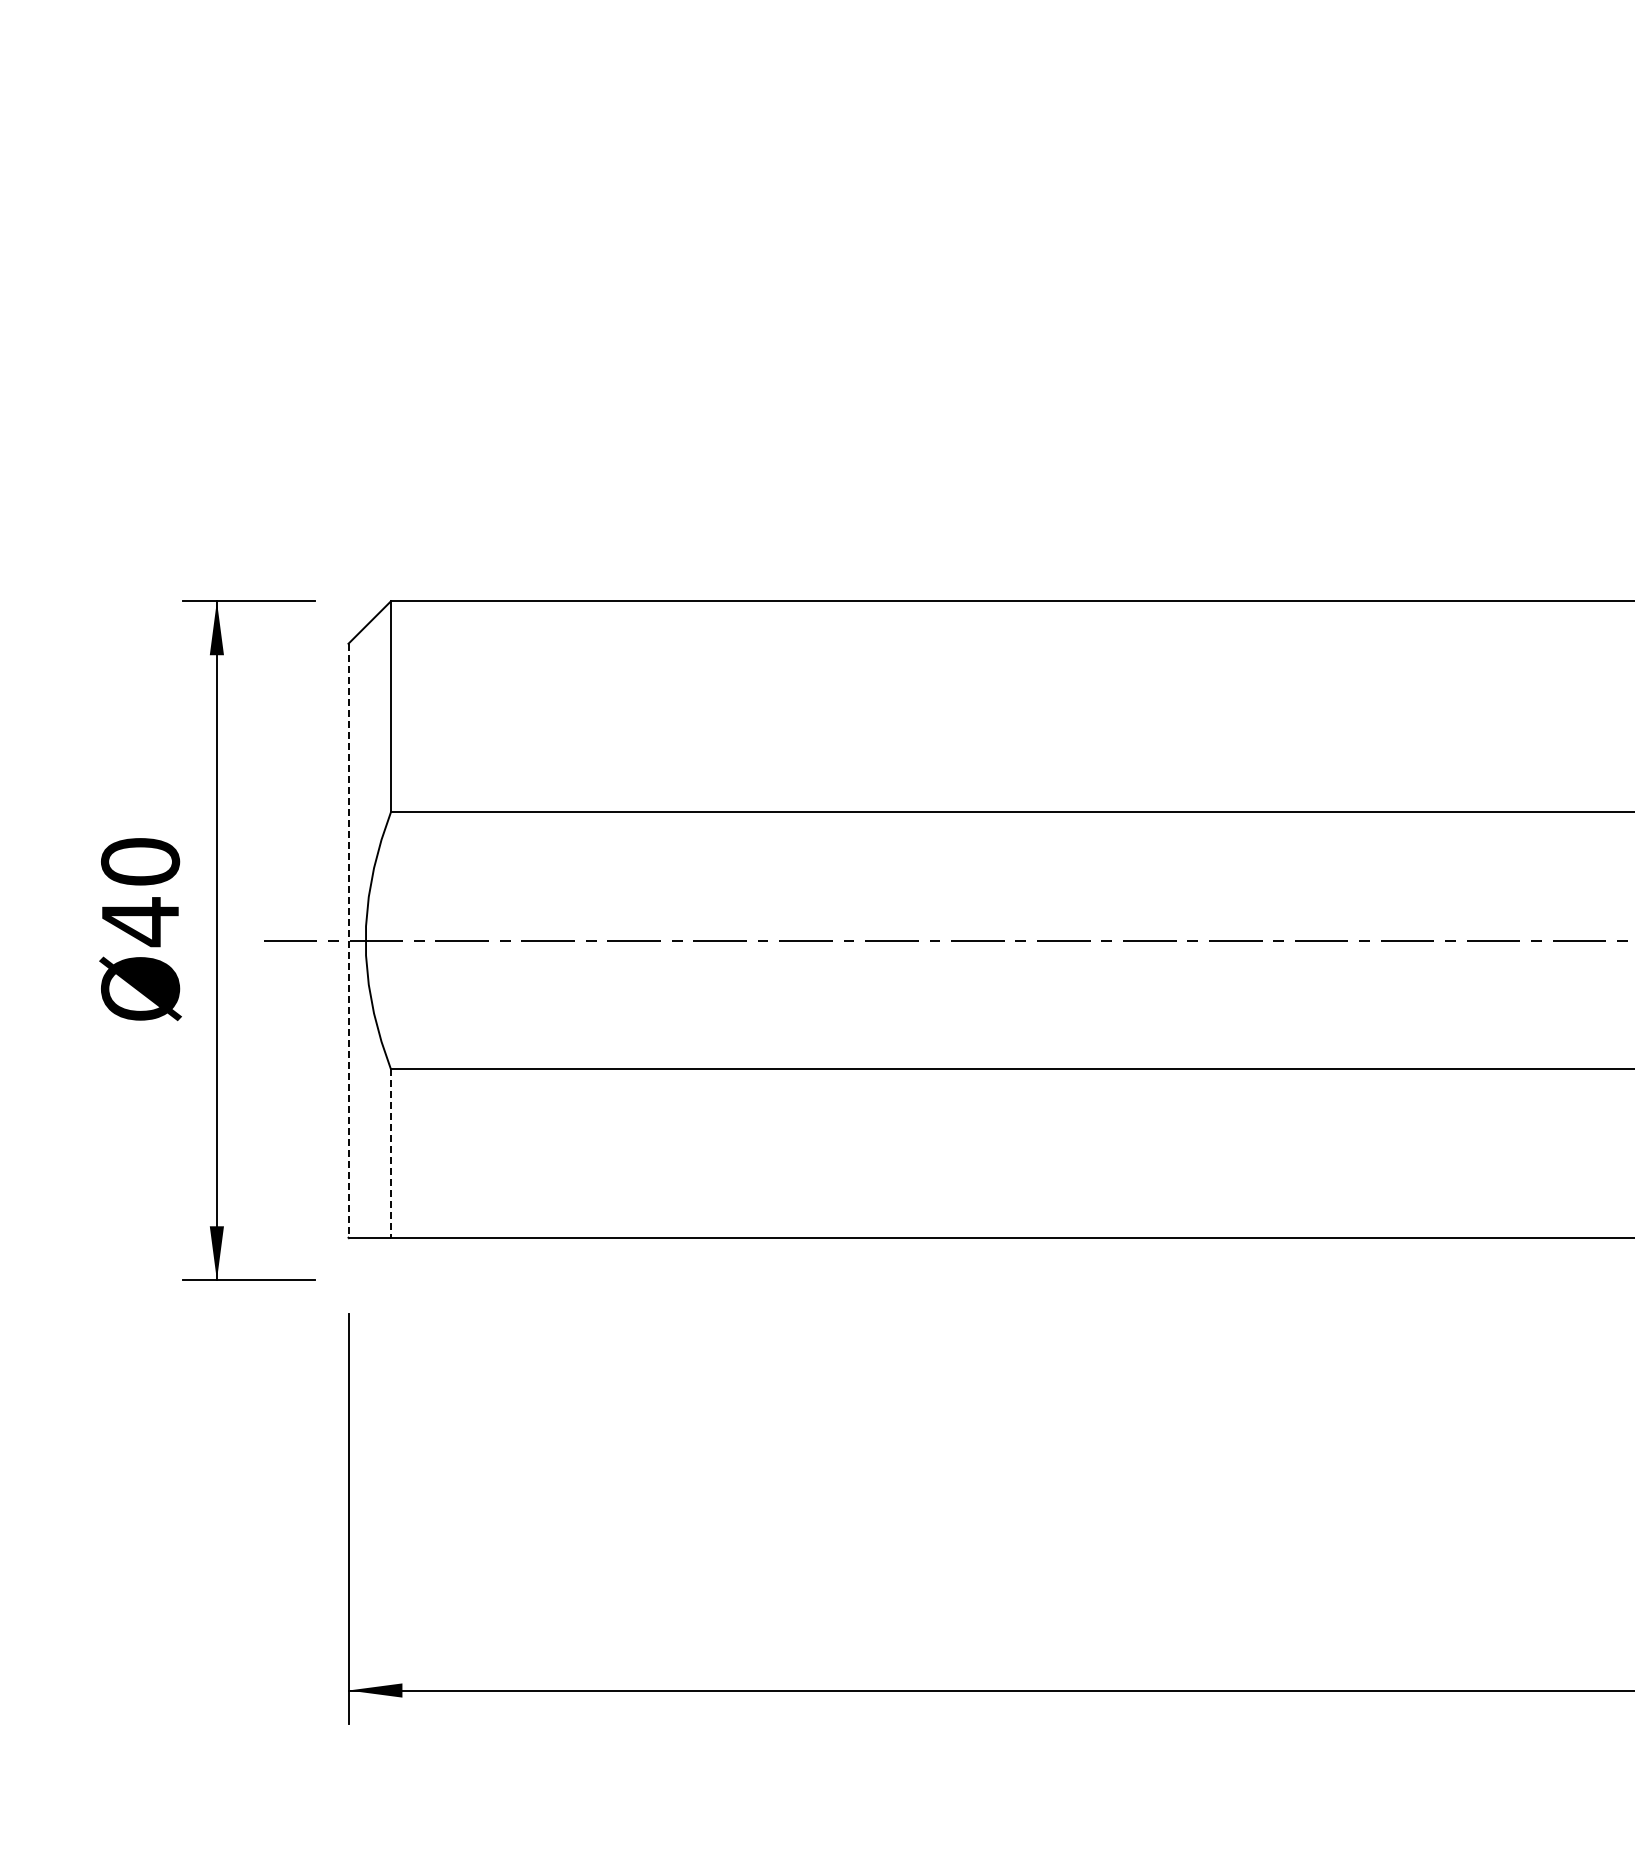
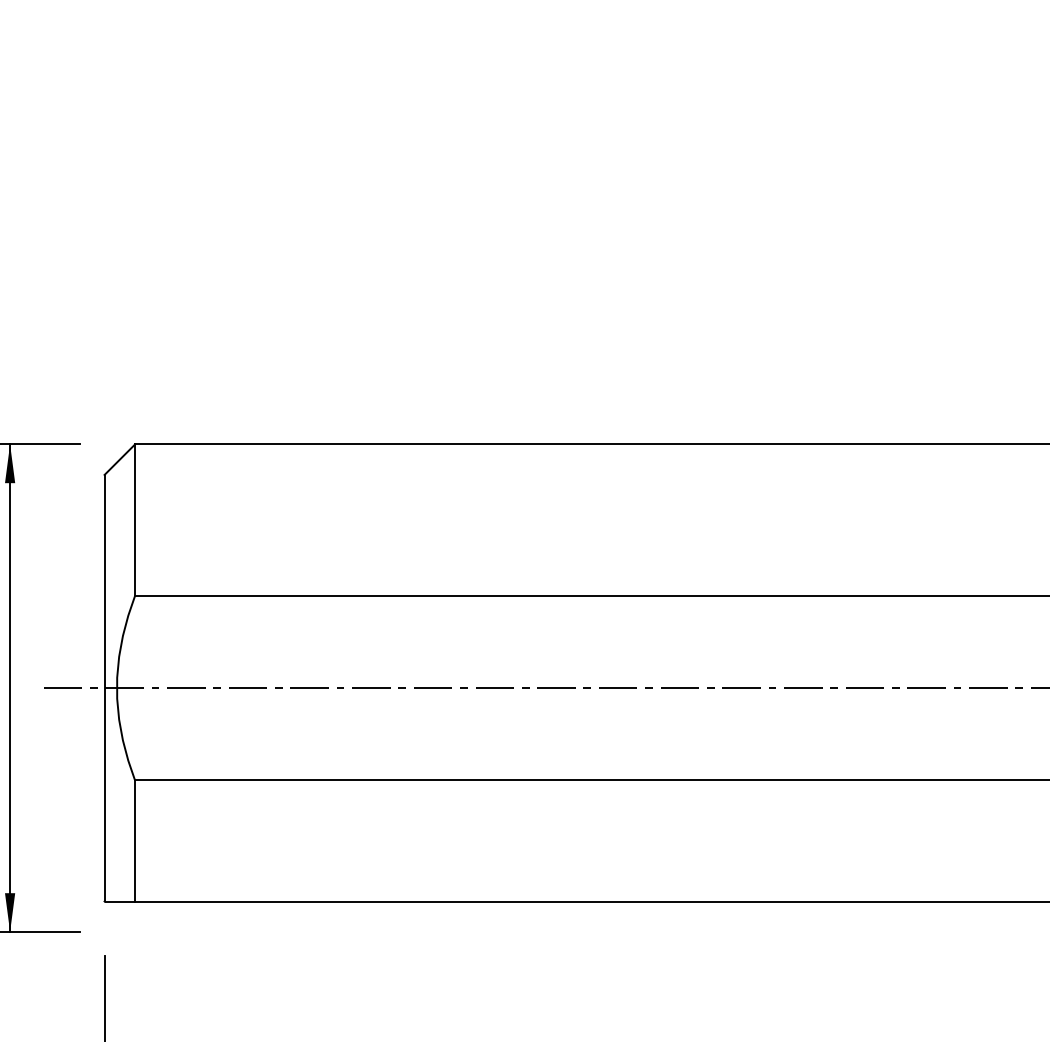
line: (348, 941) -> (104, 688), dashed -> solid
line: (390, 1154) -> (134, 841), dashed -> solid

